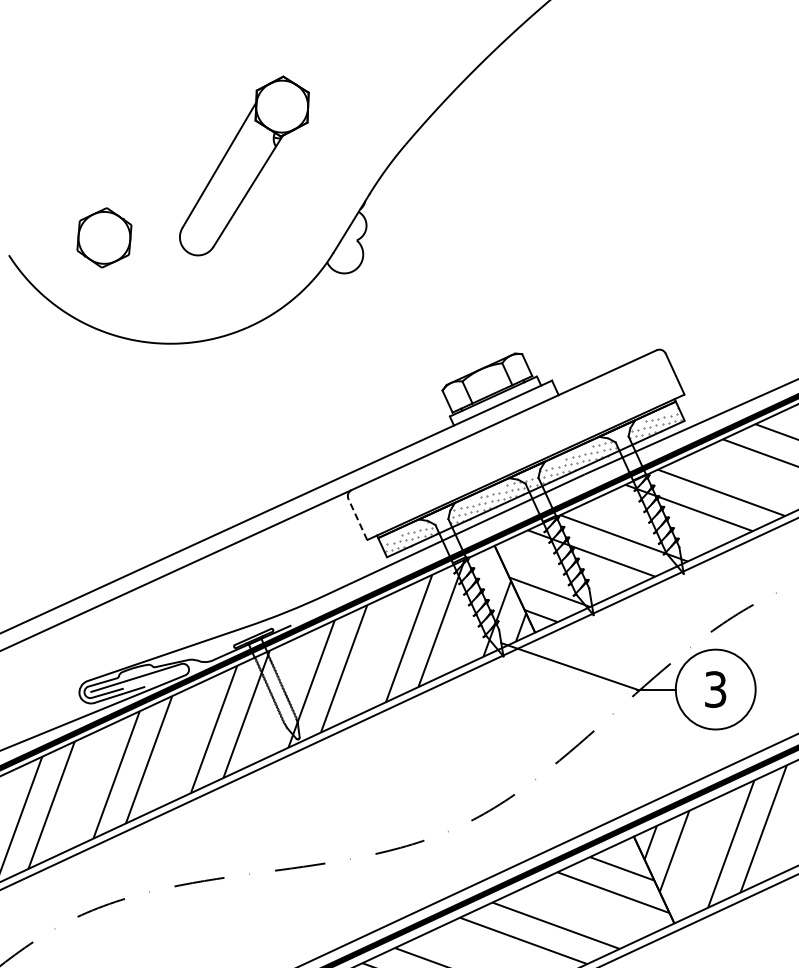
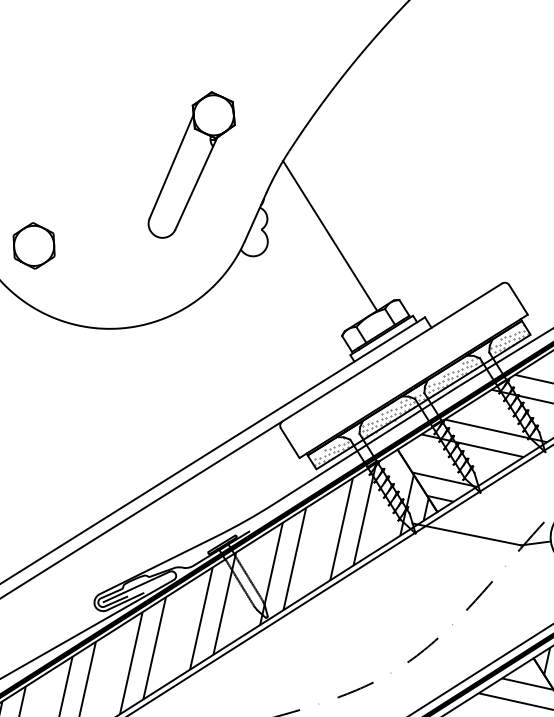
part: (244, 165) -> (190, 164), moved
part: (104, 237) -> (34, 245), moved
line: (443, 259) -> (329, 235), added
line: (357, 519) -> (289, 443), dashed -> solid

